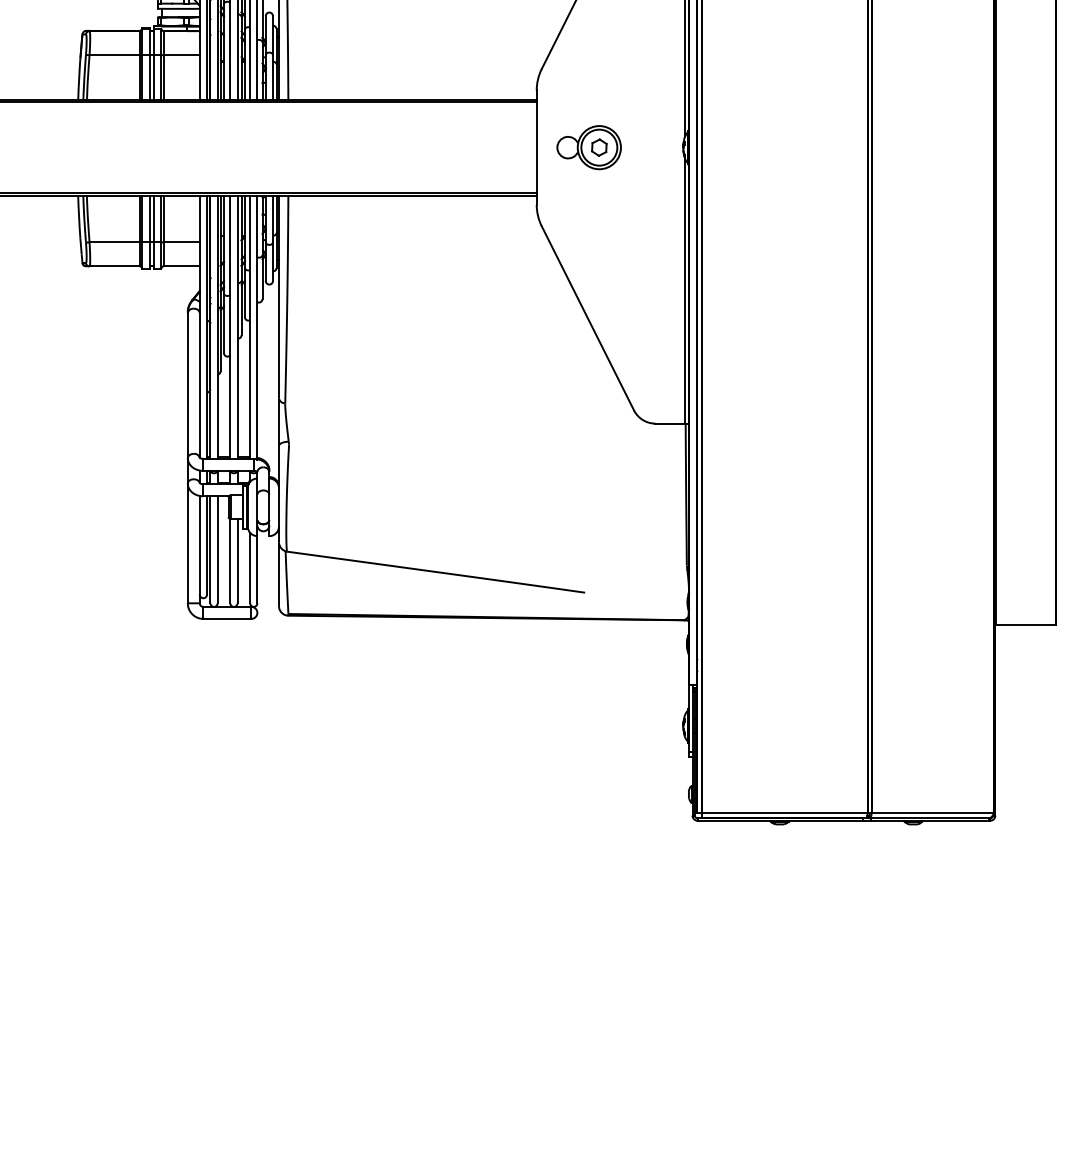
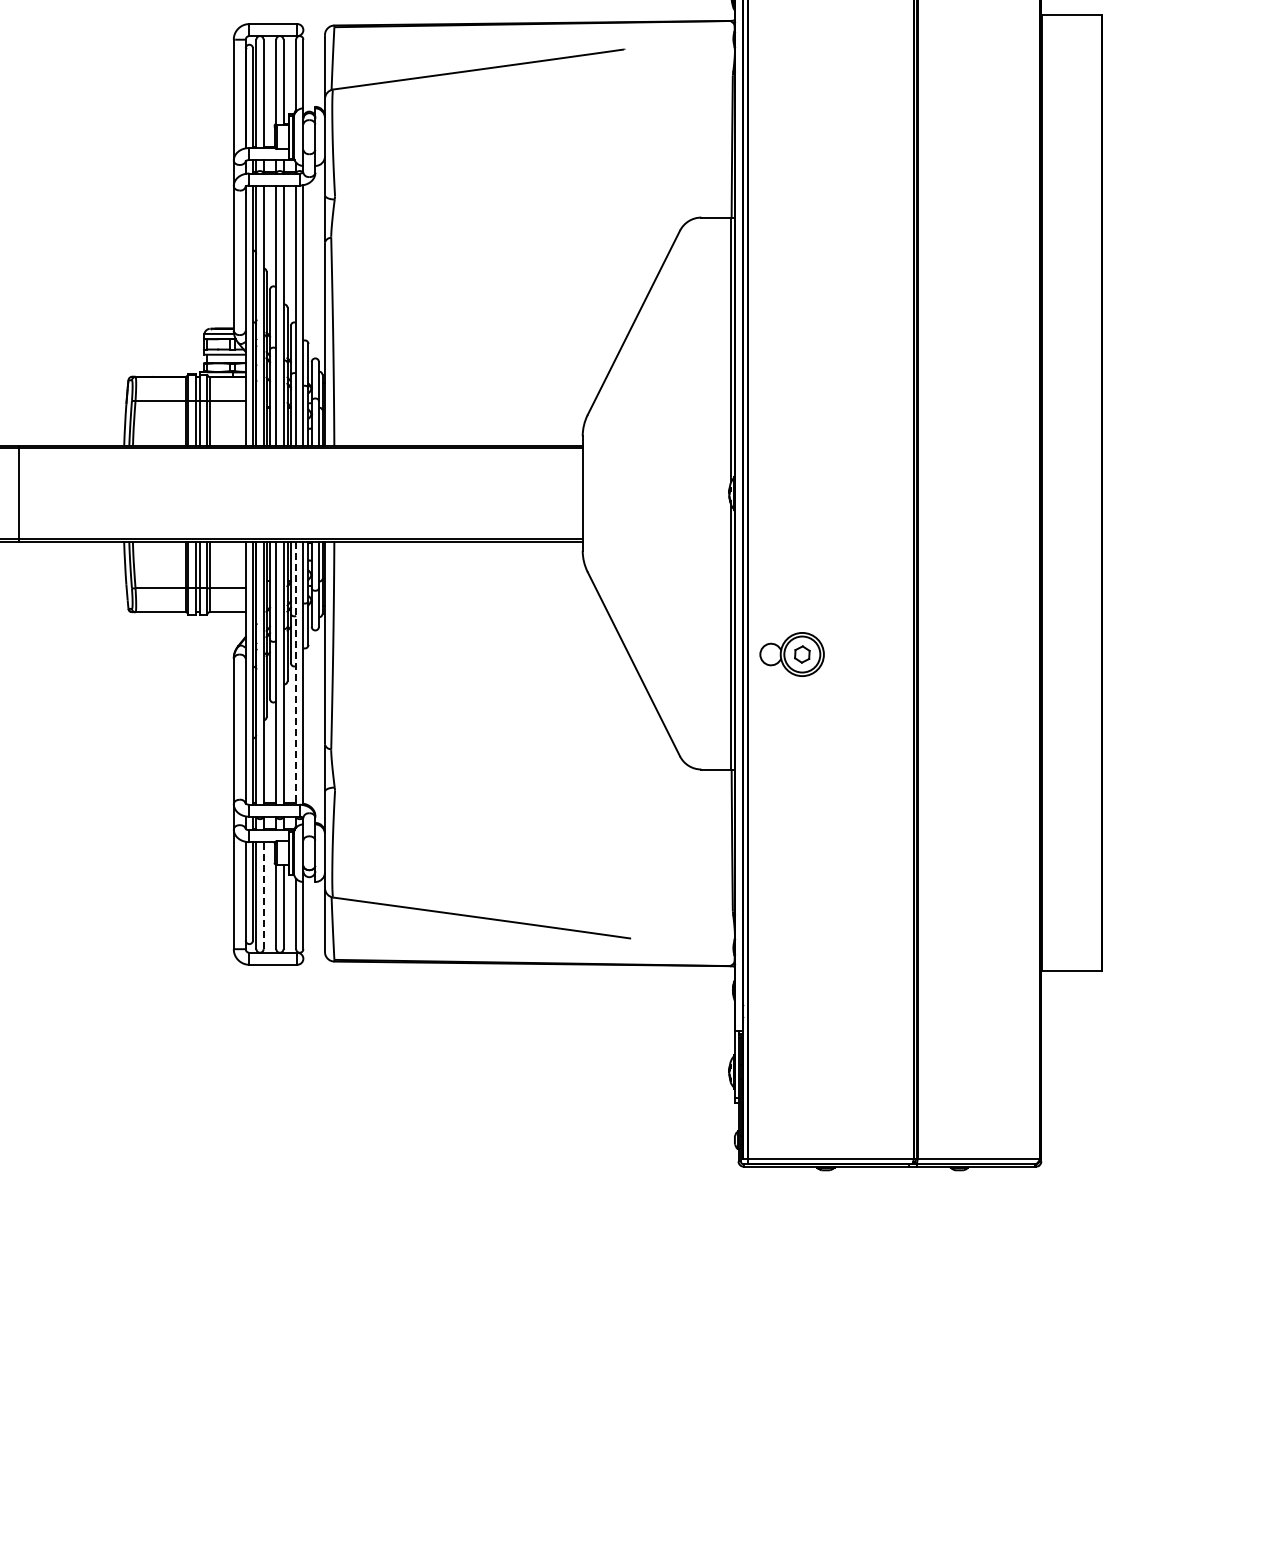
part: (588, 147) -> (791, 654), moved
line: (250, 327) -> (296, 673), solid -> dashed
line: (217, 549) -> (263, 895), solid -> dashed

